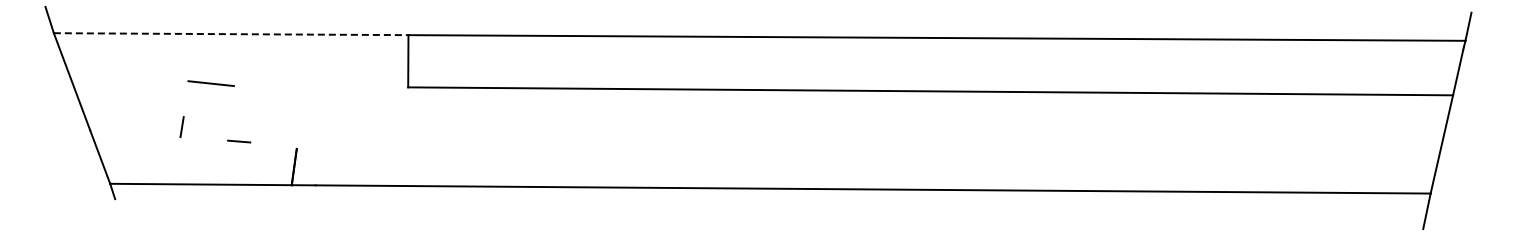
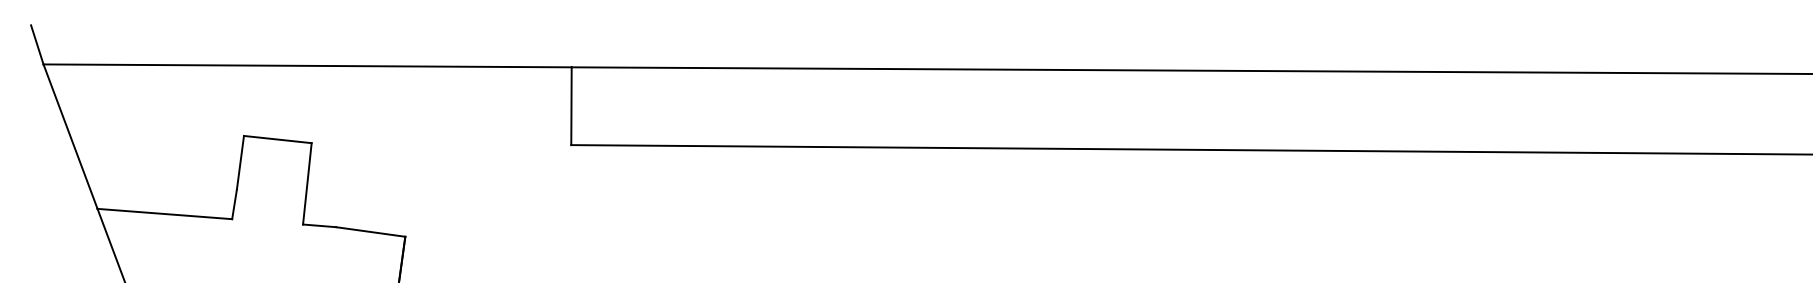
line: (231, 34) -> (308, 66), dashed -> solid
line: (185, 99) -> (239, 163), added
line: (230, 113) -> (306, 184), added
line: (135, 133) -> (165, 213), added
line: (273, 145) -> (370, 231), added

